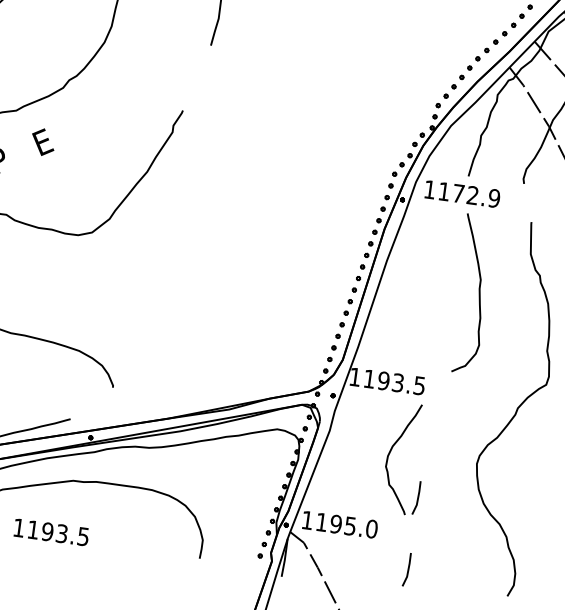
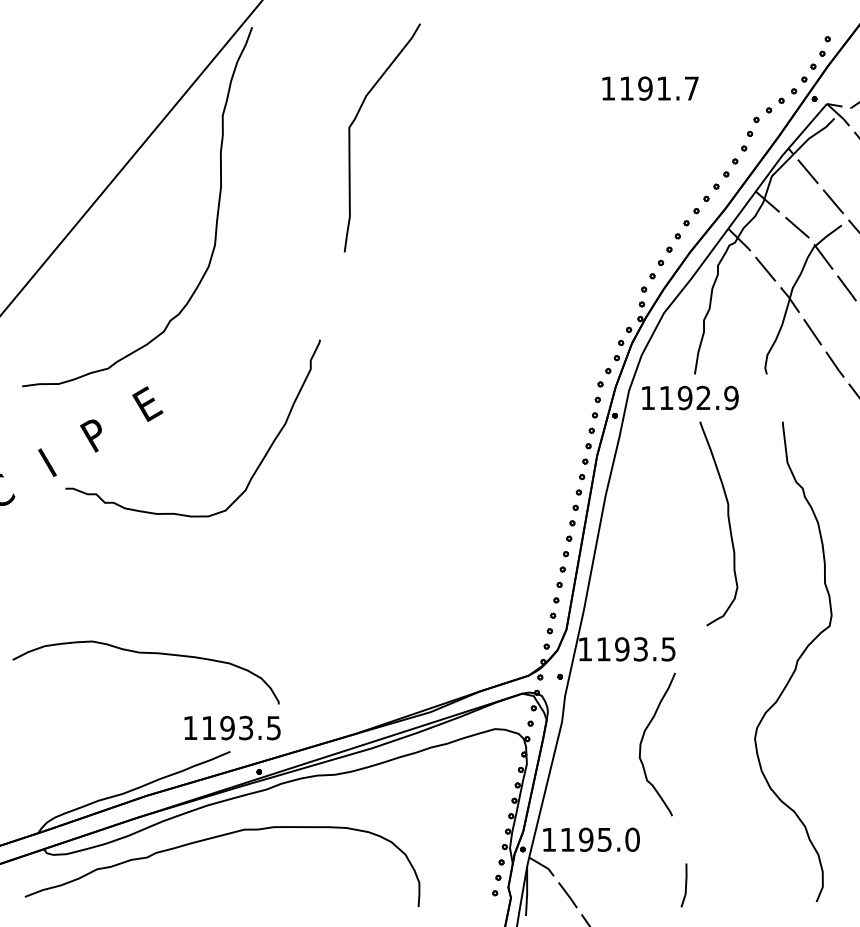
text: (458, 193) -> (684, 397), 1172.9 -> 1192.9
line: (417, 498) -> (685, 792), removed
text: (51, 532) -> (232, 728), moved

